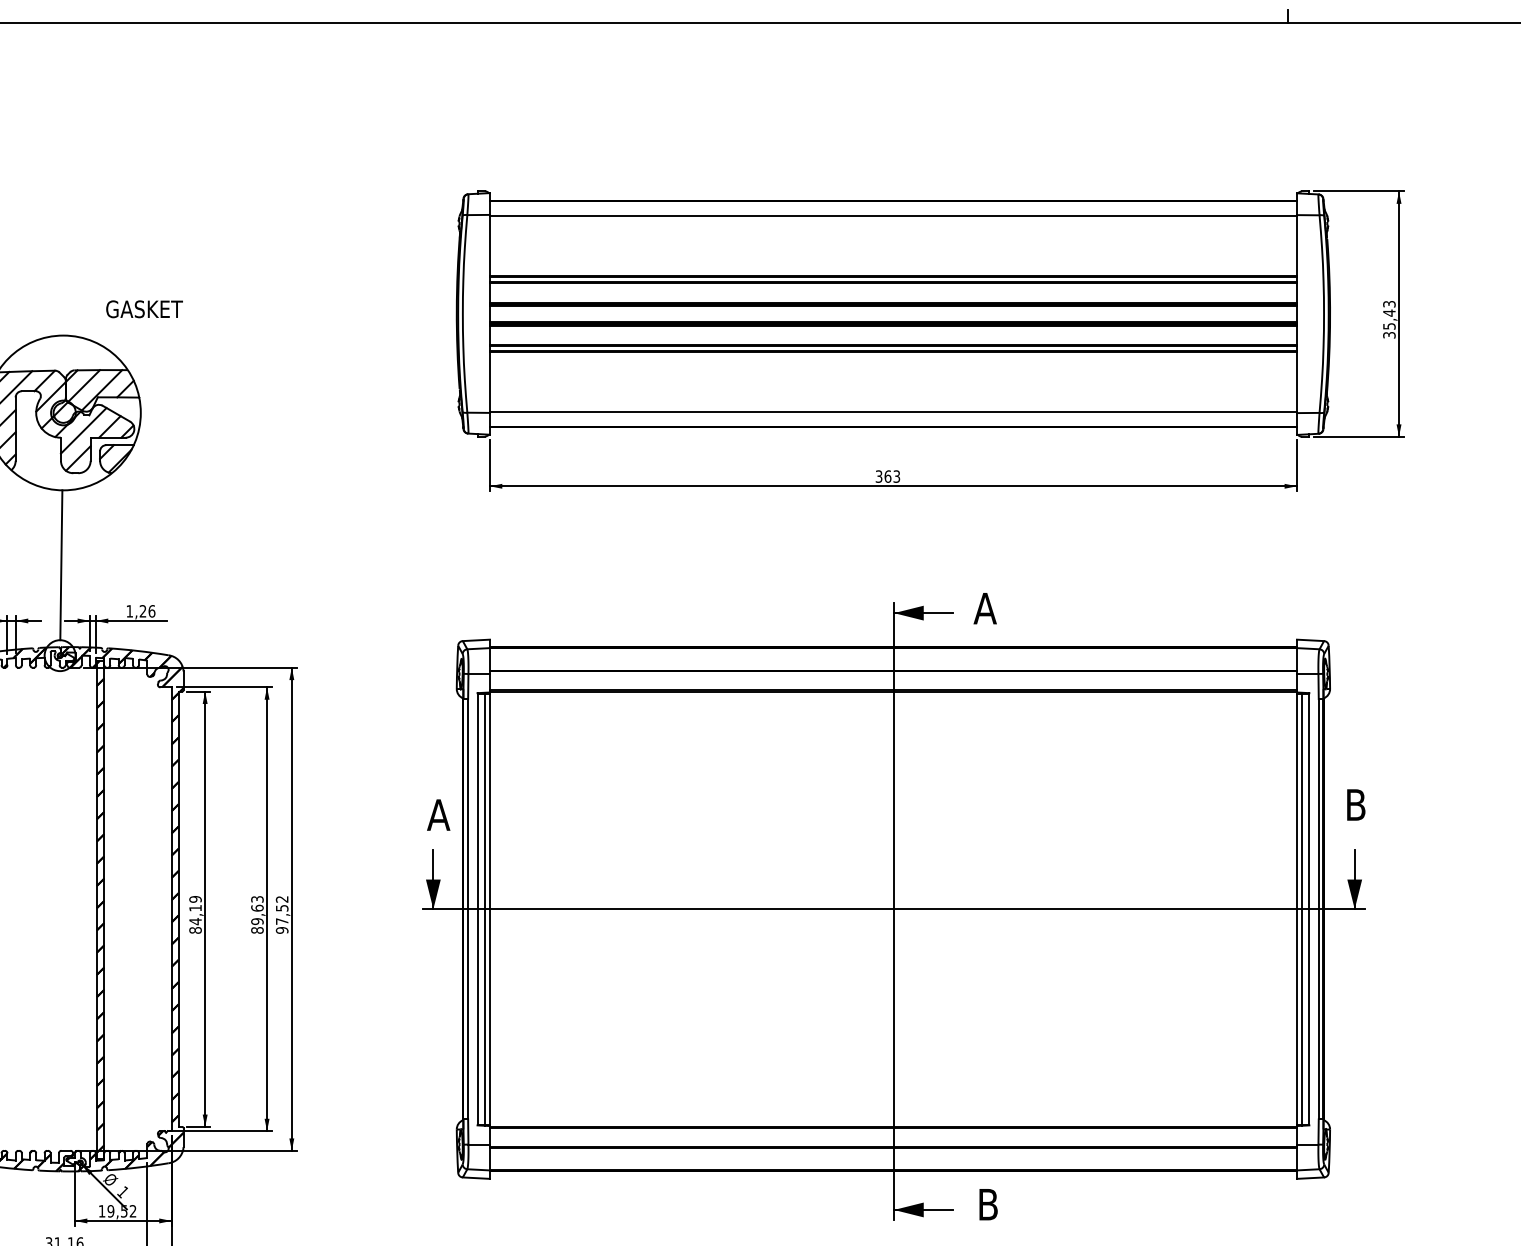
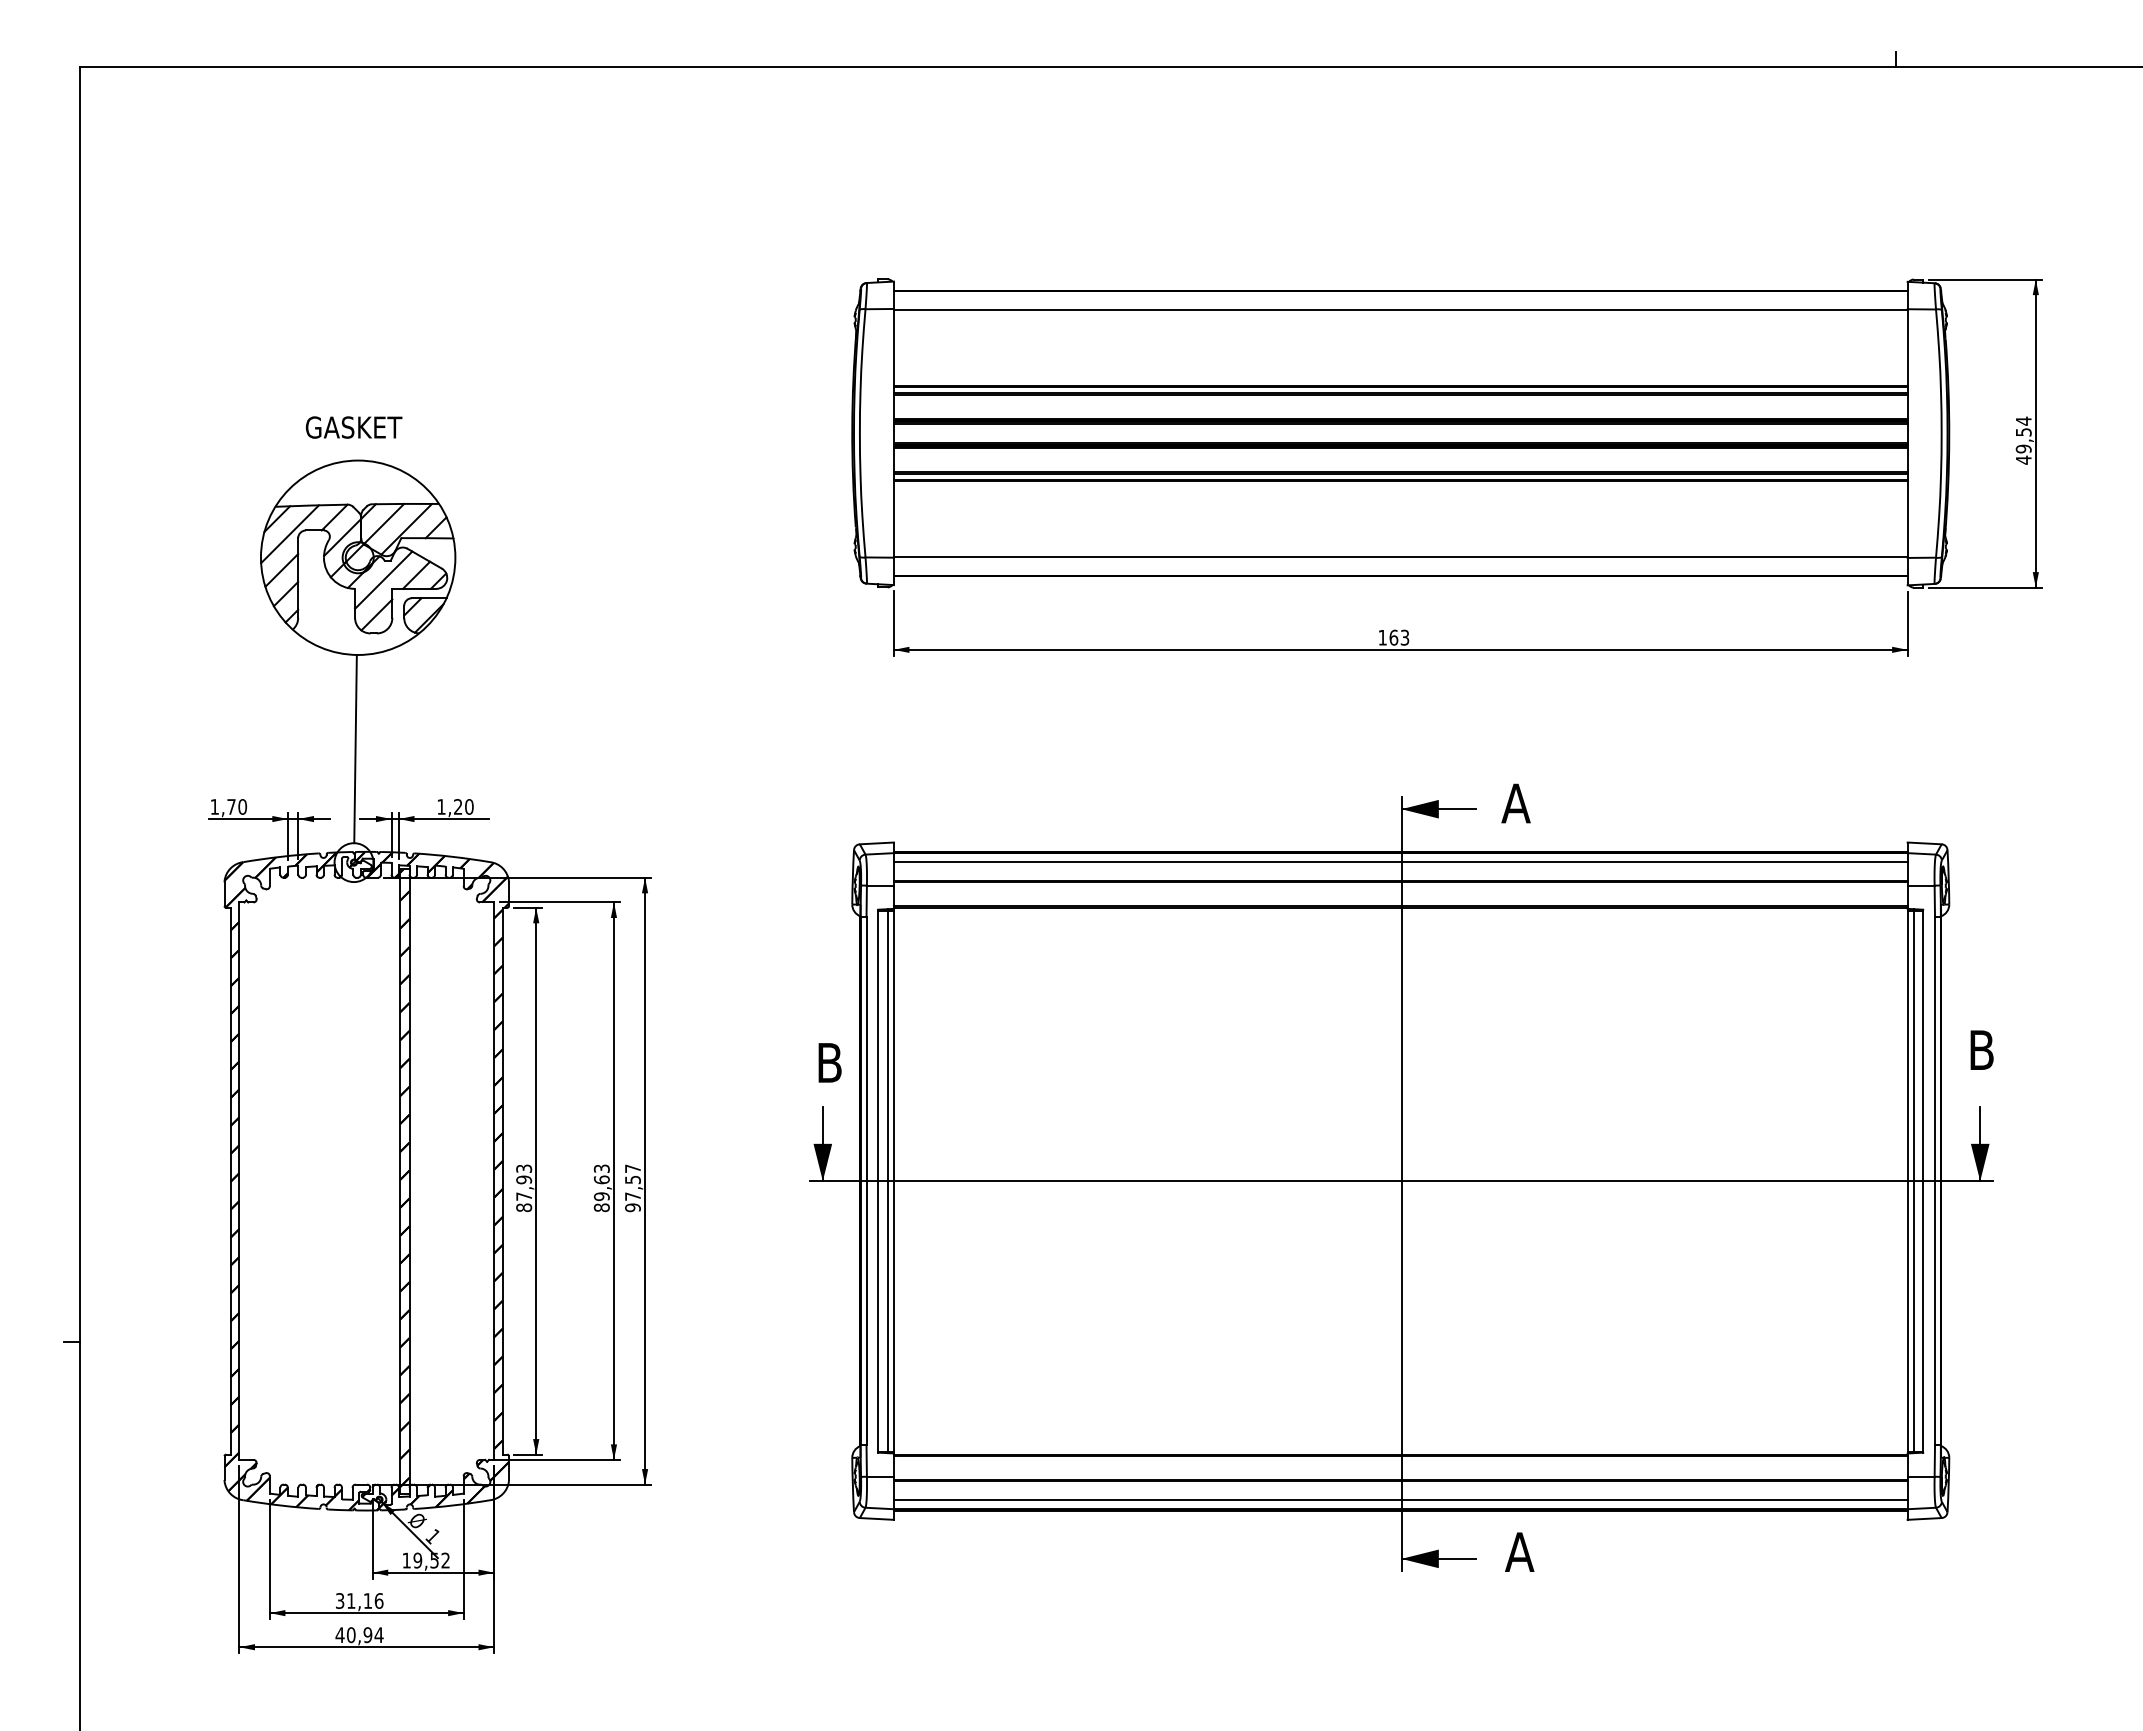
text: (144, 309) -> (353, 427), moved
text: (1389, 319) -> (2023, 440), 35,43 -> 49,54
text: (878, 476) -> (1382, 637), 363 -> 163
text: (152, 610) -> (469, 806), 1,26 -> 1,20
line: (893, 655) -> (1400, 862), added
text: (438, 814) -> (829, 1062), A -> B
text: (281, 899) -> (632, 1168), 97,52 -> 97,57
text: (195, 910) -> (524, 1182), 84,19 -> 87,93
line: (893, 1163) -> (1400, 1500), added
text: (987, 1204) -> (1519, 1551), B -> A

